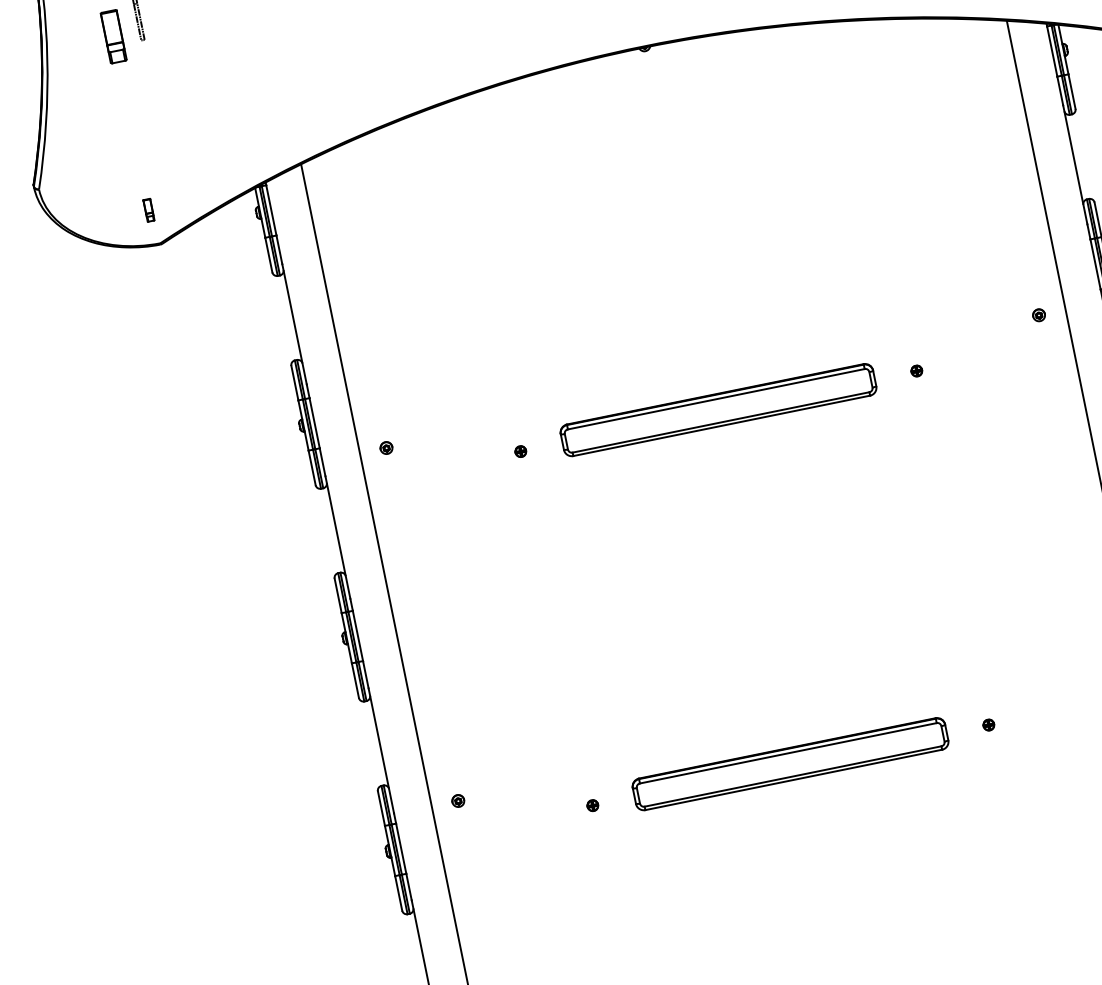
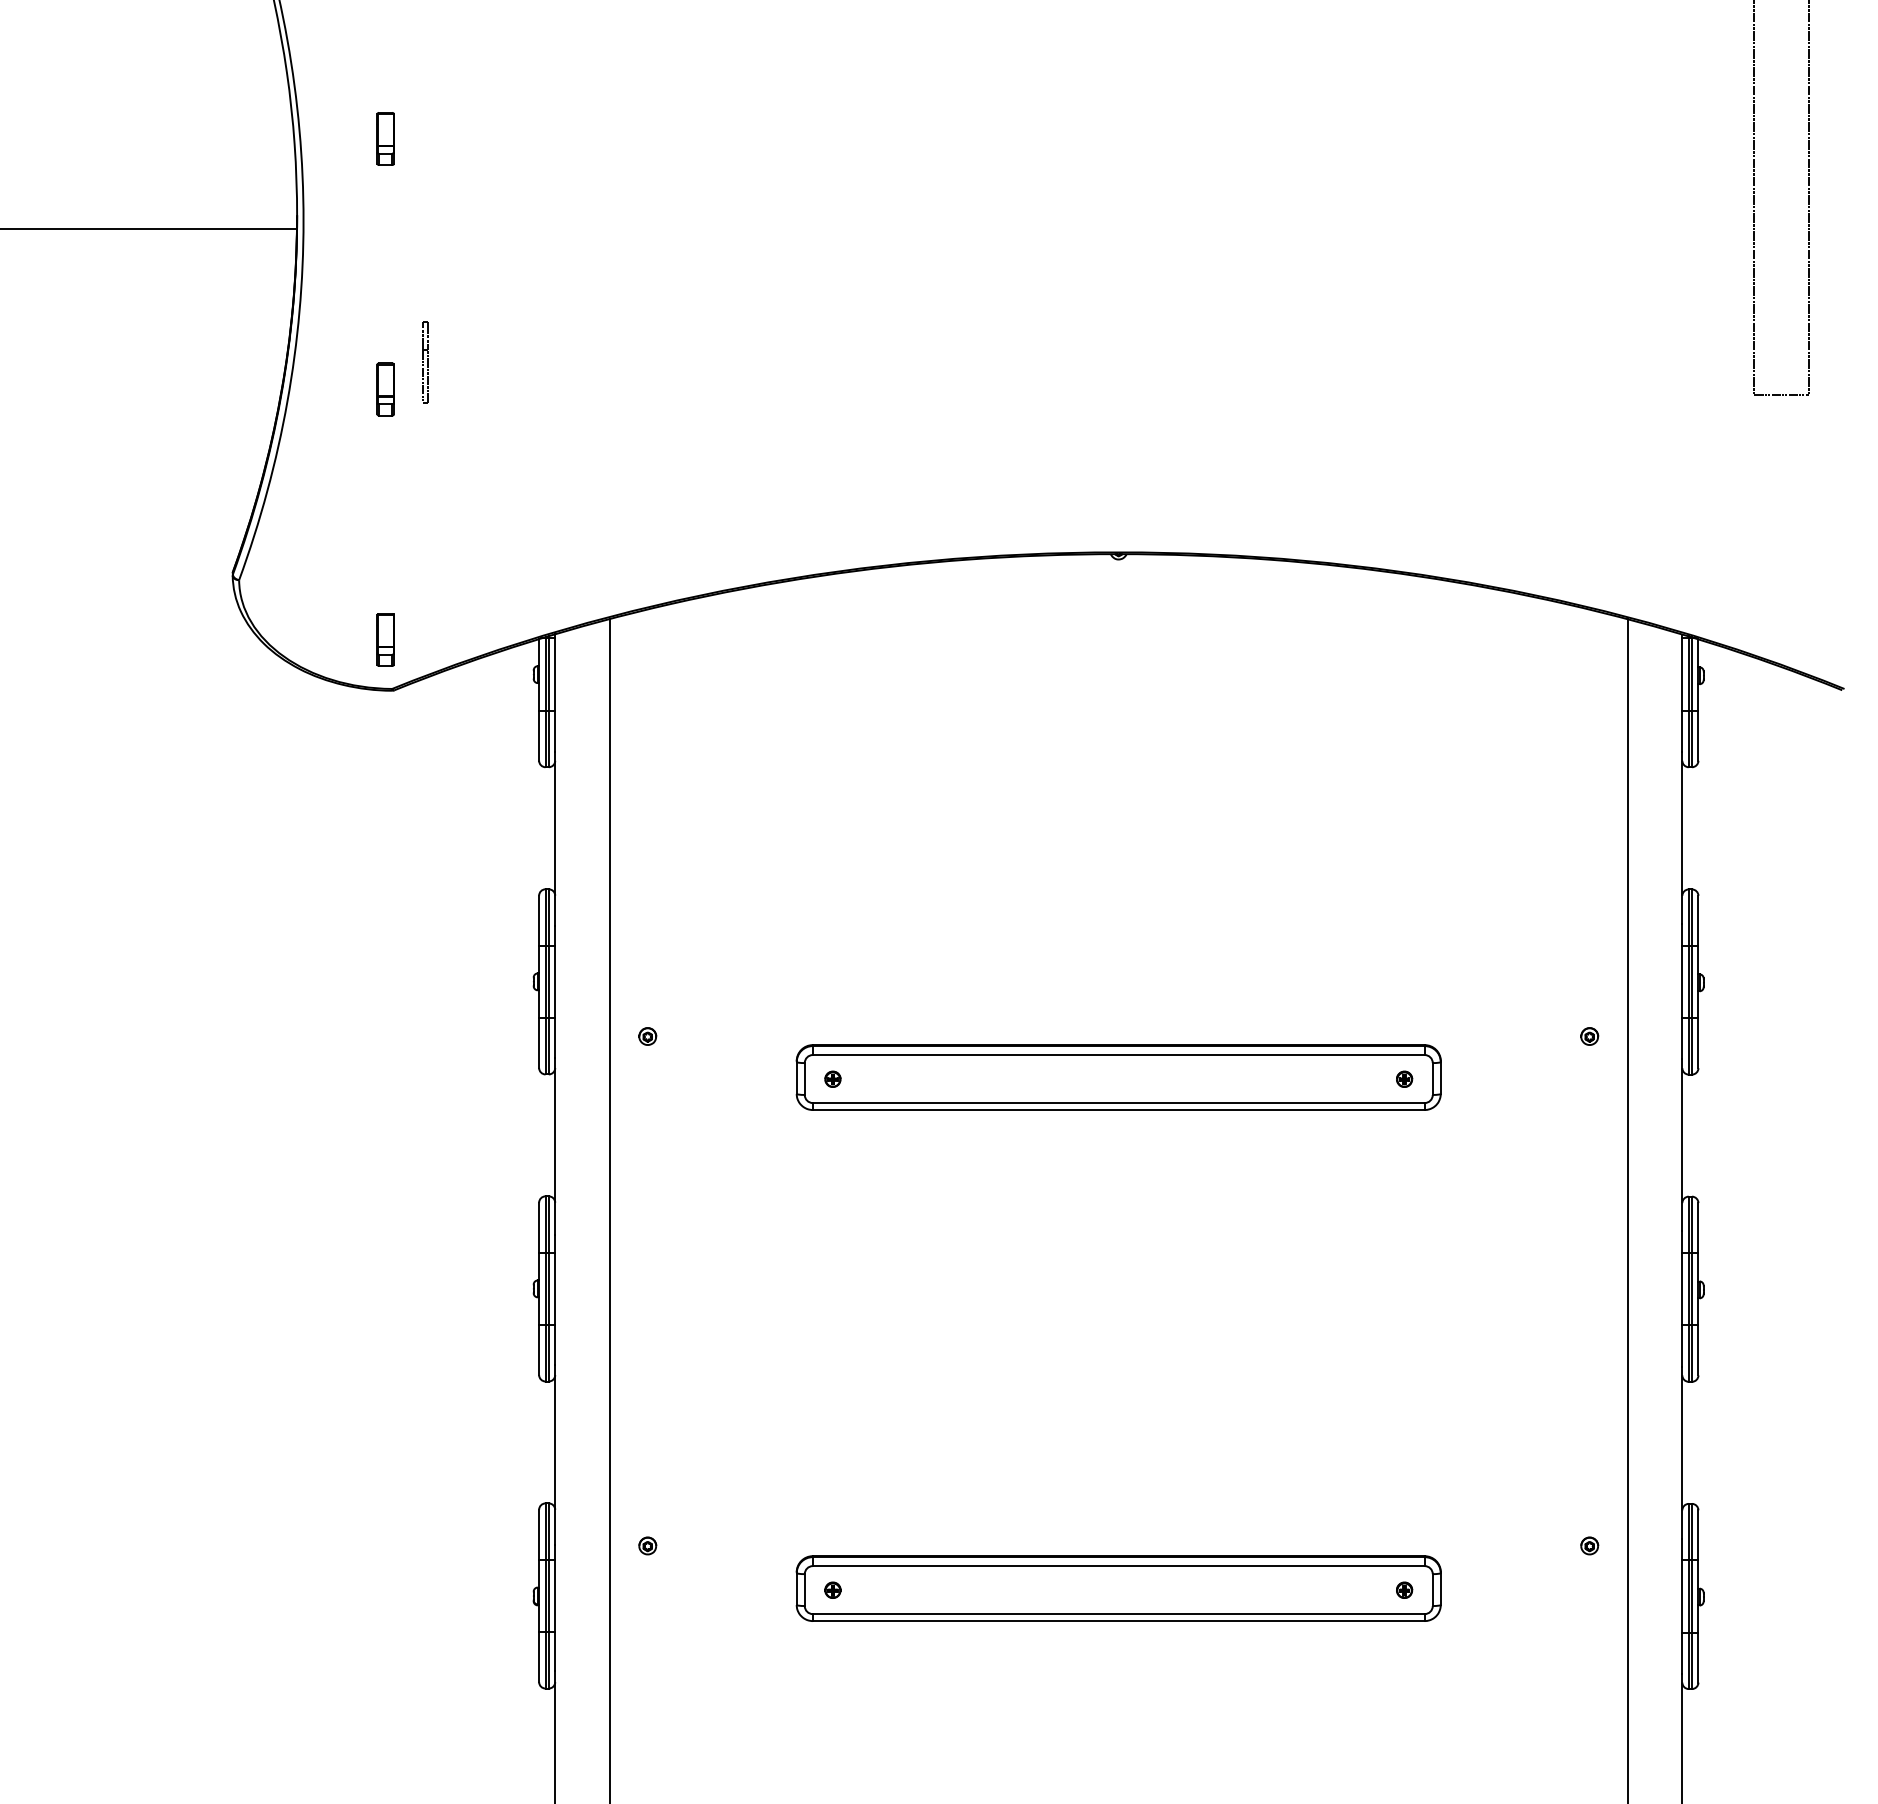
part: (113, 36) -> (385, 389), size x0.71
part: (148, 209) -> (385, 639), size x1.67
part: (718, 410) -> (1118, 1077), size x1.43
part: (790, 764) -> (1118, 1588), size x1.43

